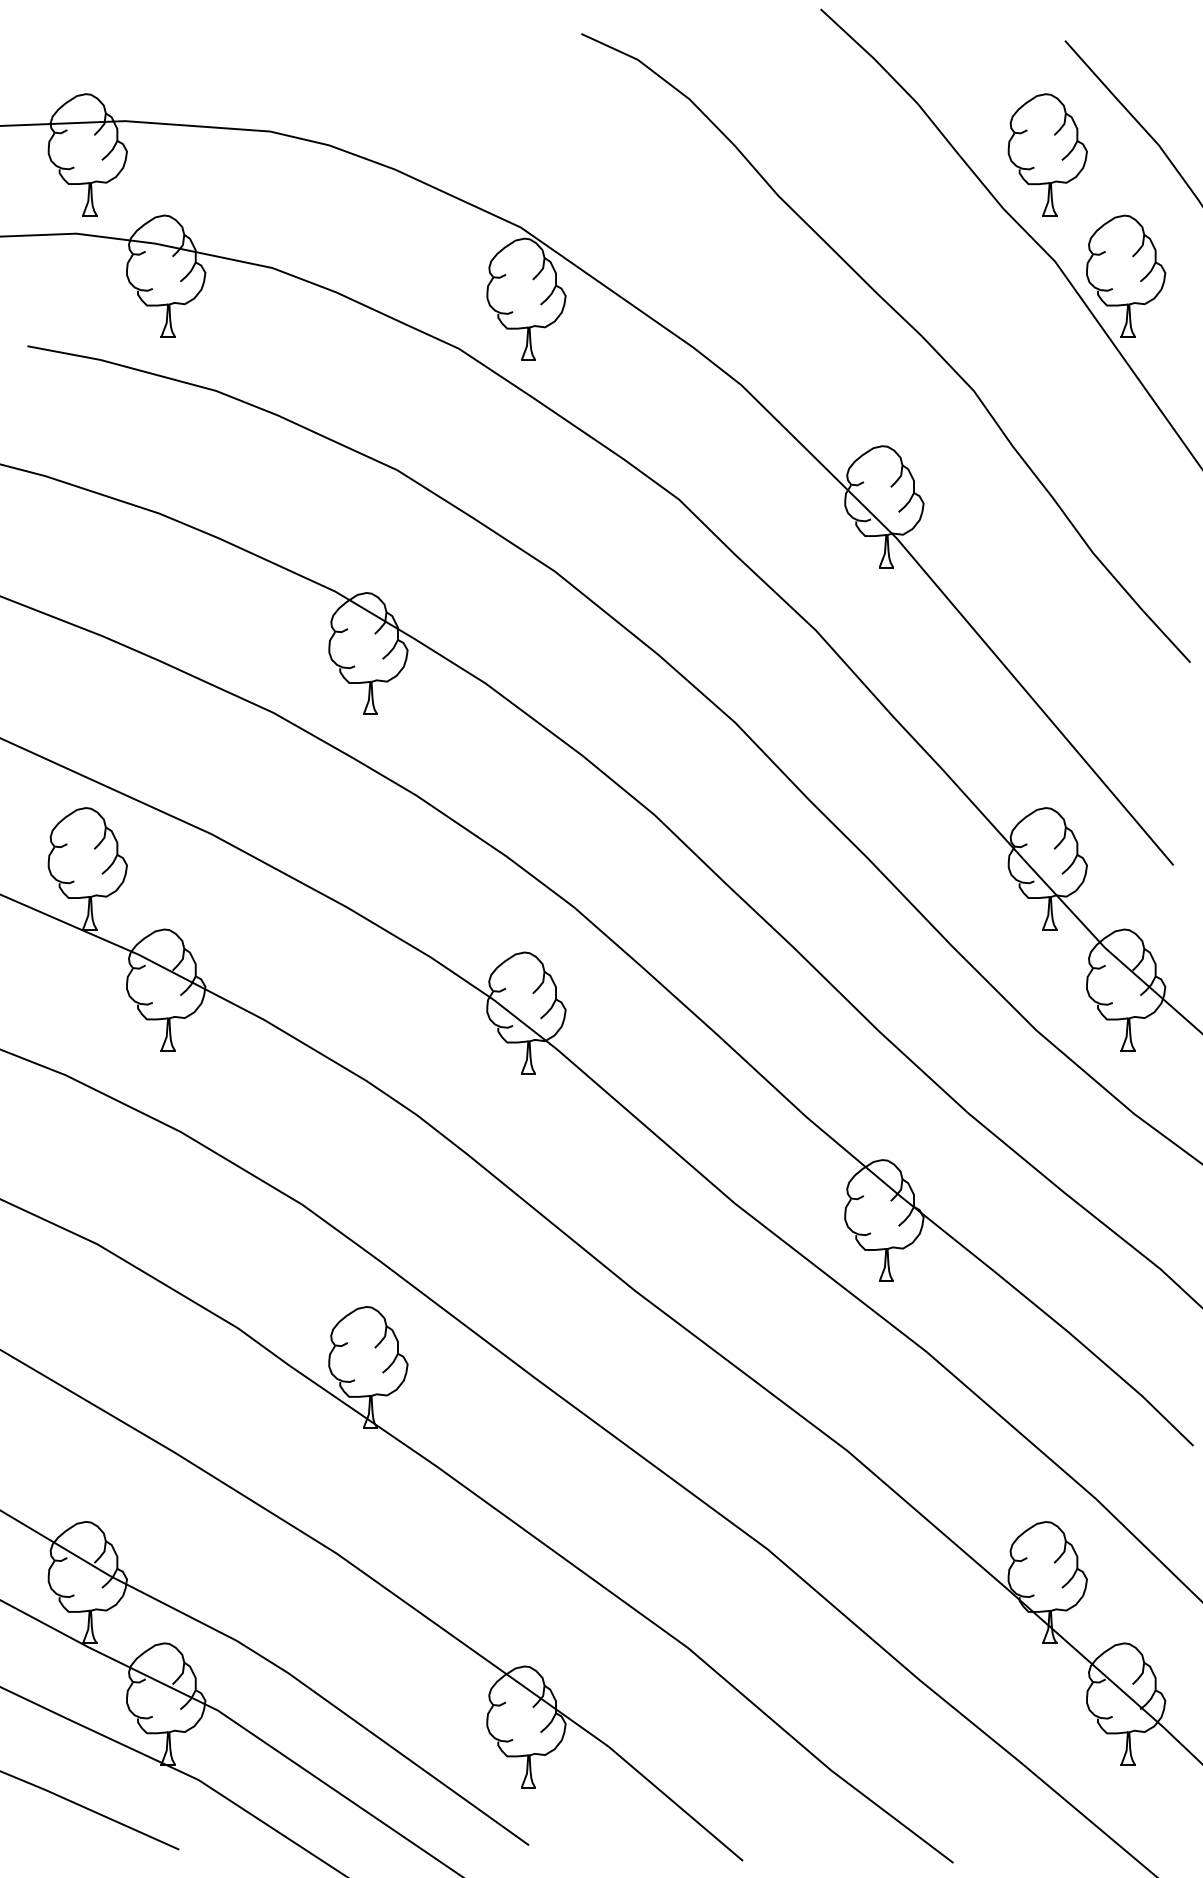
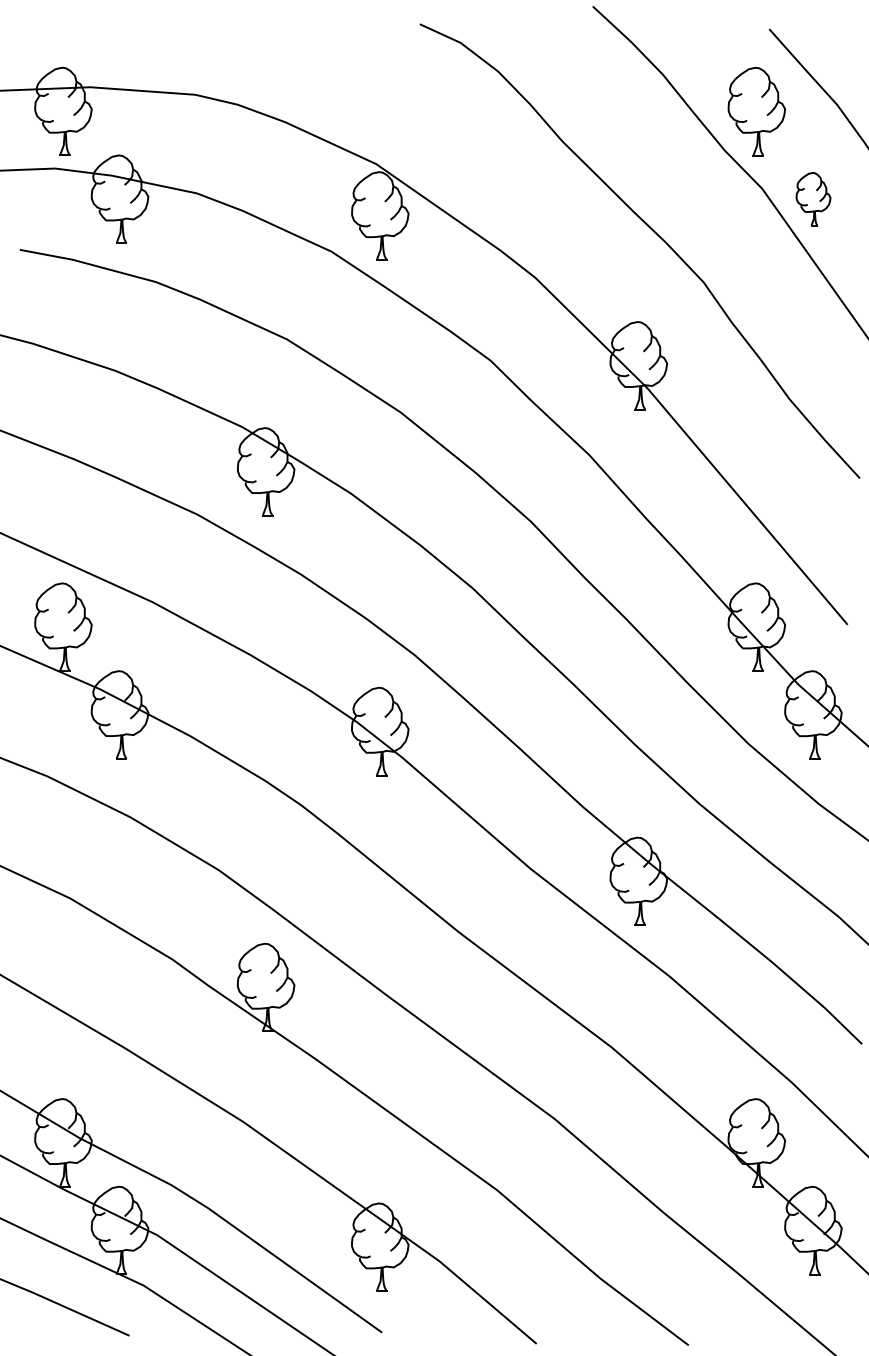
part: (1126, 275) -> (813, 198), size x0.6

